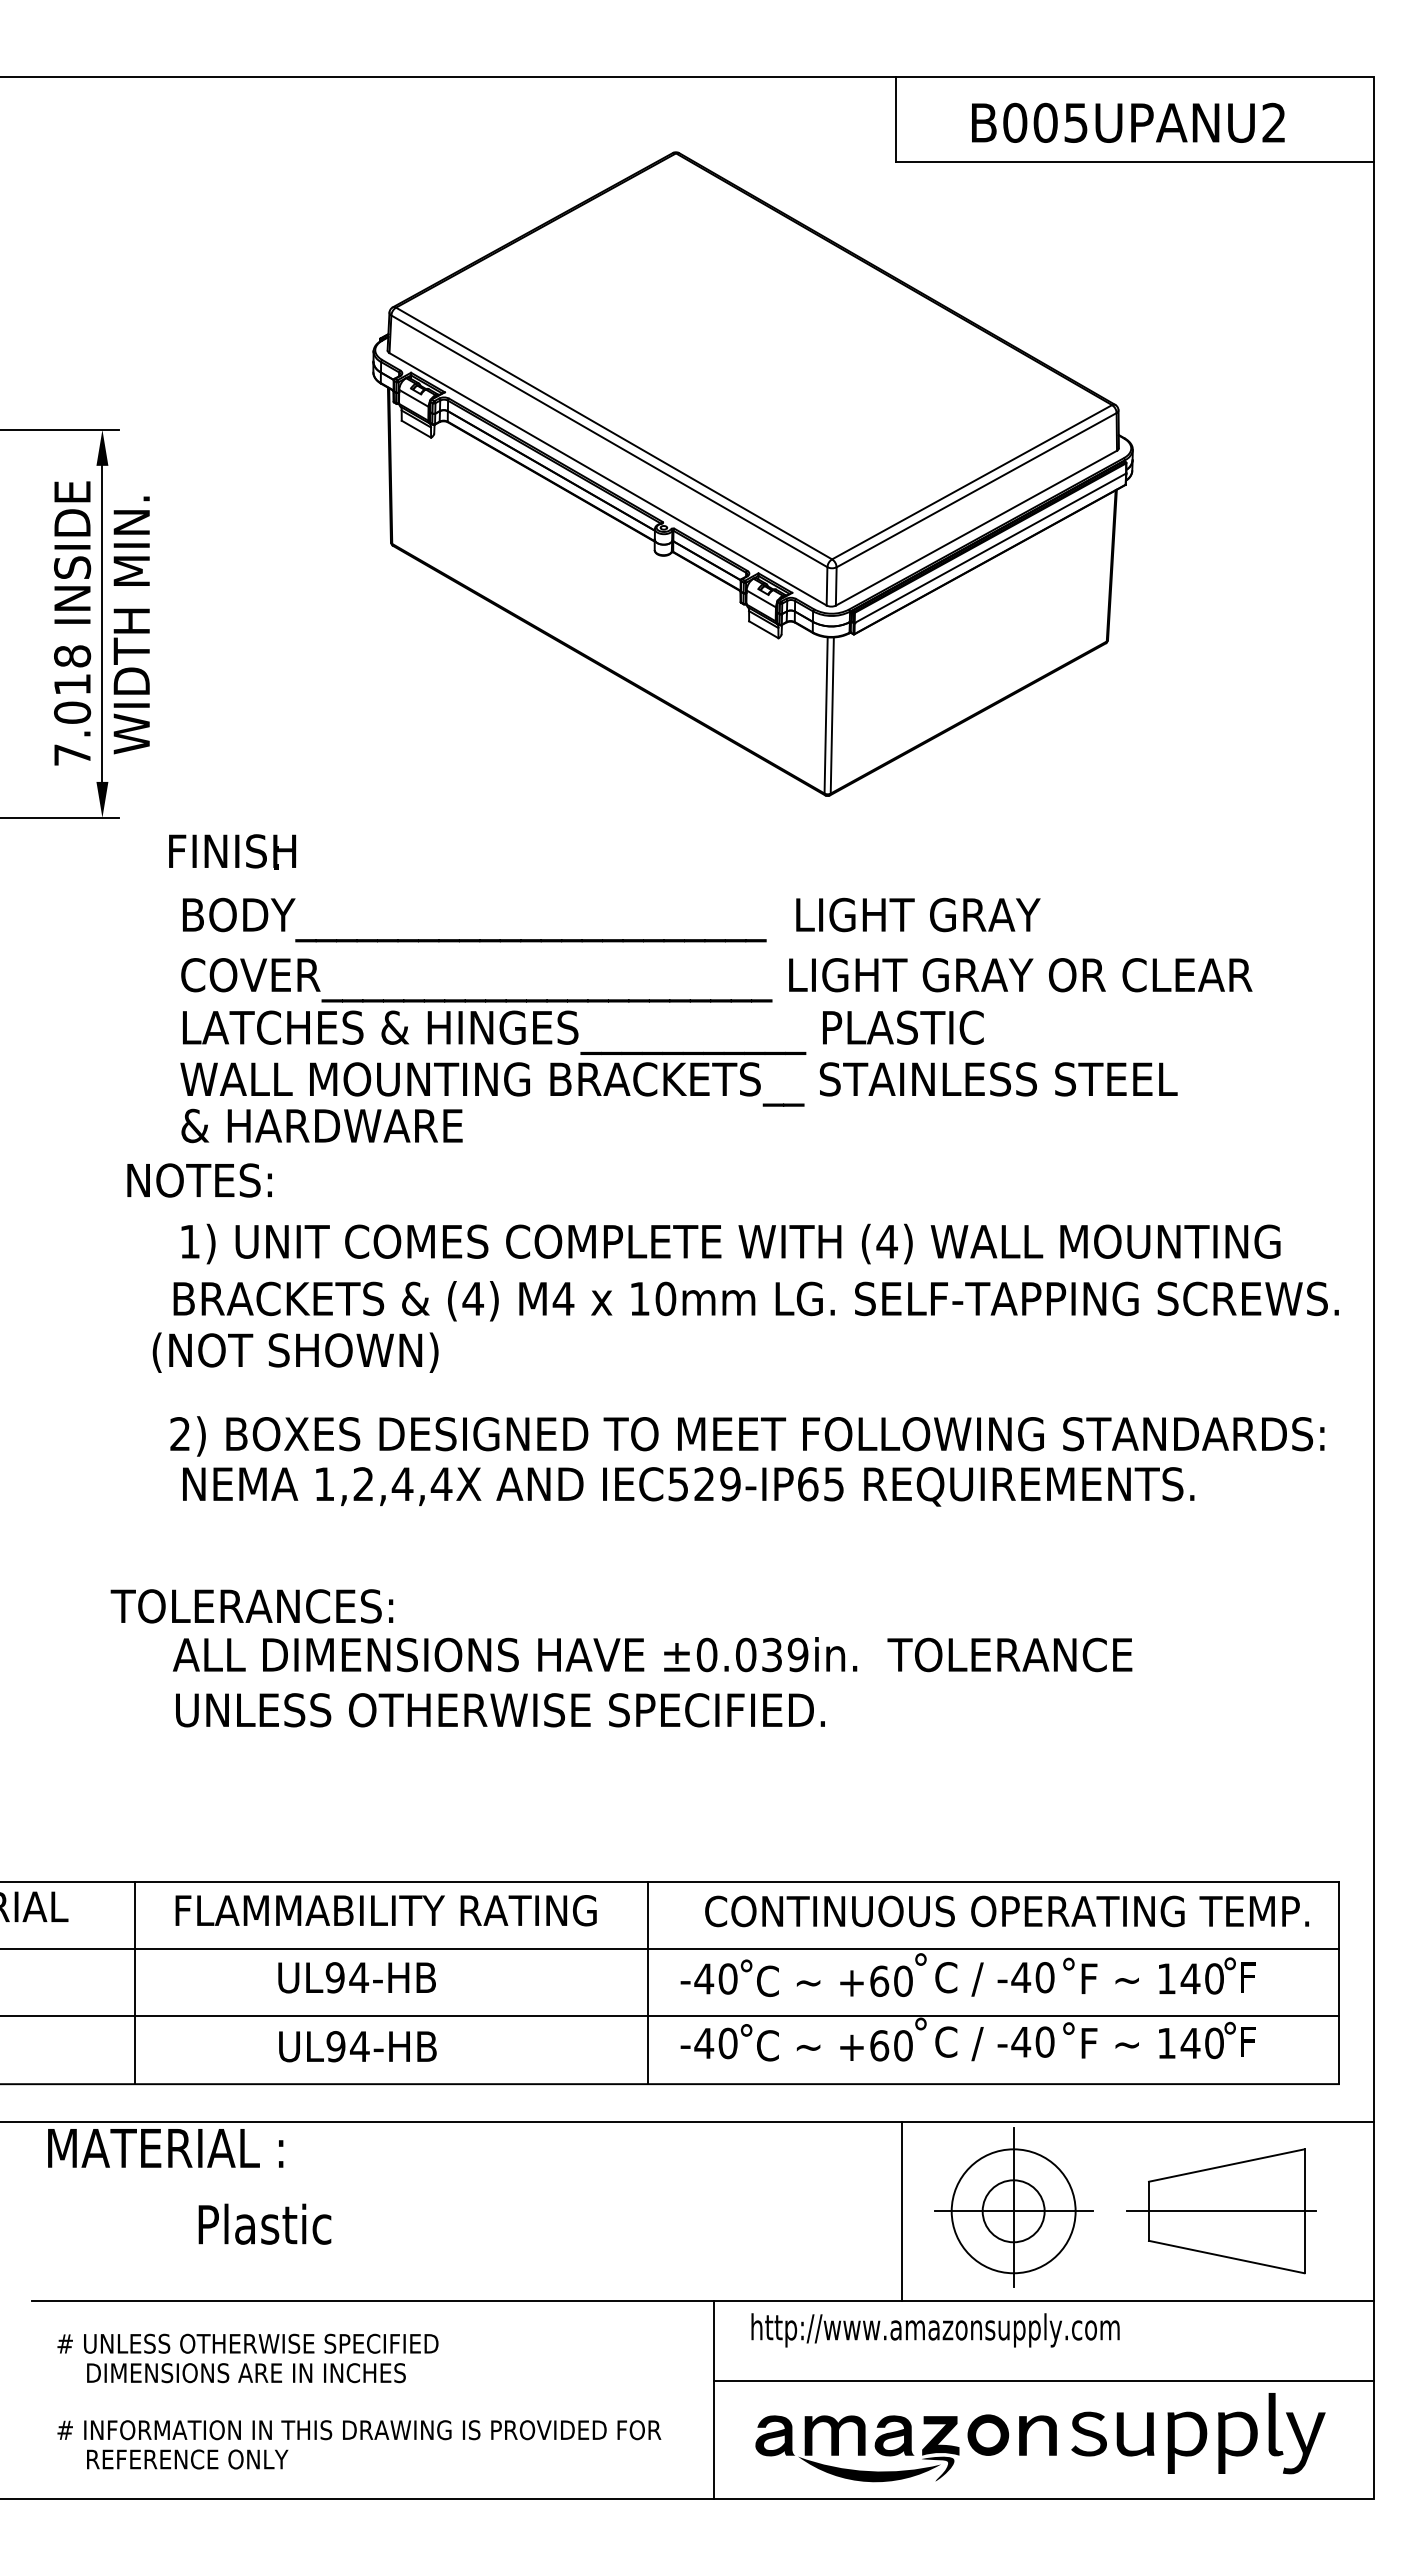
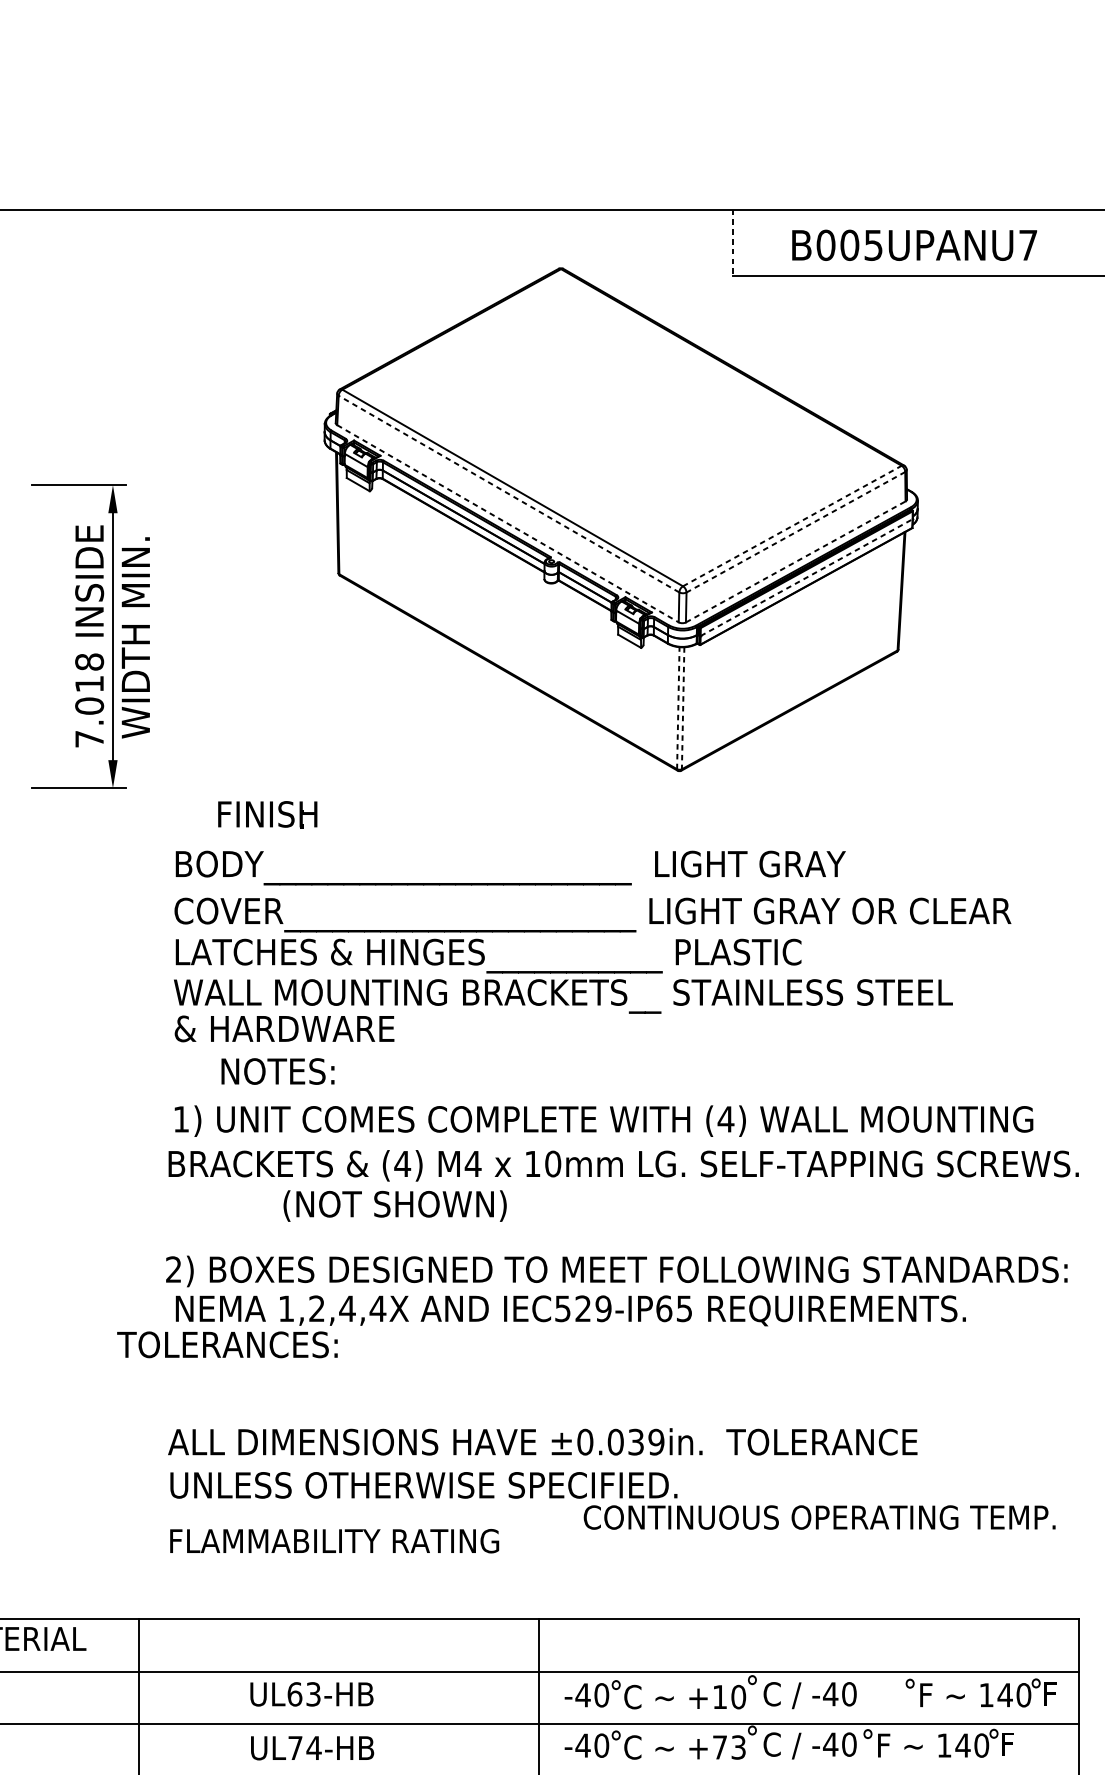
line: (896, 120) -> (733, 243), solid -> dashed
text: (1273, 122) -> (1027, 245), B005UPANU2 -> B005UPANU7
line: (609, 441) -> (509, 494), solid -> dashed
line: (608, 479) -> (508, 523), solid -> dashed
line: (972, 482) -> (792, 526), solid -> dashed
line: (976, 490) -> (795, 532), solid -> dashed
line: (976, 527) -> (795, 561), solid -> dashed
line: (990, 548) -> (806, 577), solid -> dashed
line: (826, 714) -> (678, 707), solid -> dashed
line: (832, 716) -> (683, 709), solid -> dashed
text: (232, 851) -> (267, 814), moved
text: (199, 1180) -> (277, 1071), moved
text: (295, 1352) -> (395, 1205), moved
text: (251, 1606) -> (227, 1344), moved
text: (385, 1910) -> (334, 1541), moved
text: (1006, 1911) -> (819, 1517), moved
text: (1159, 1975) -> (980, 1692), moved
text: (347, 1977) -> (304, 1694), UL94-HB -> UL63-HB
text: (879, 1980) -> (720, 1696), +60 -> +10
text: (891, 2045) -> (729, 1747), +60 -> +73
text: (335, 2046) -> (295, 1748), UL94-HB -> UL74-HB

